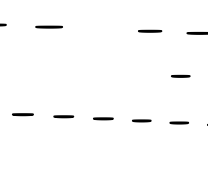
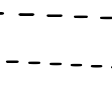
line: (101, 28) -> (54, 15), added
part: (179, 75) -> (96, 40), removed

